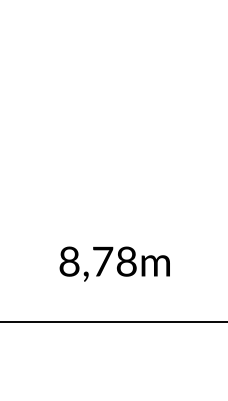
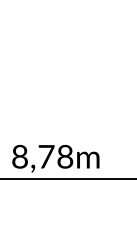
text: (114, 263) -> (55, 158), moved

